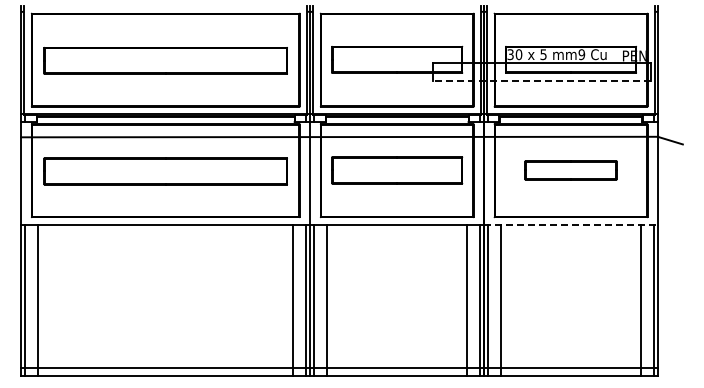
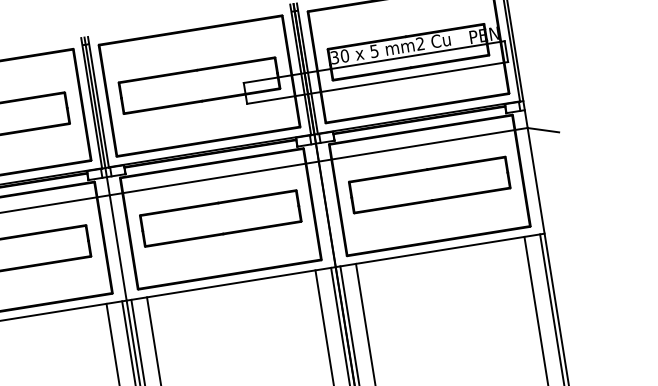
text: (581, 54) -> (419, 43), mm9 -> mm2
line: (542, 80) -> (378, 82), dashed -> solid
part: (570, 170) -> (429, 185), size x1.43
line: (571, 224) -> (440, 250), dashed -> solid

